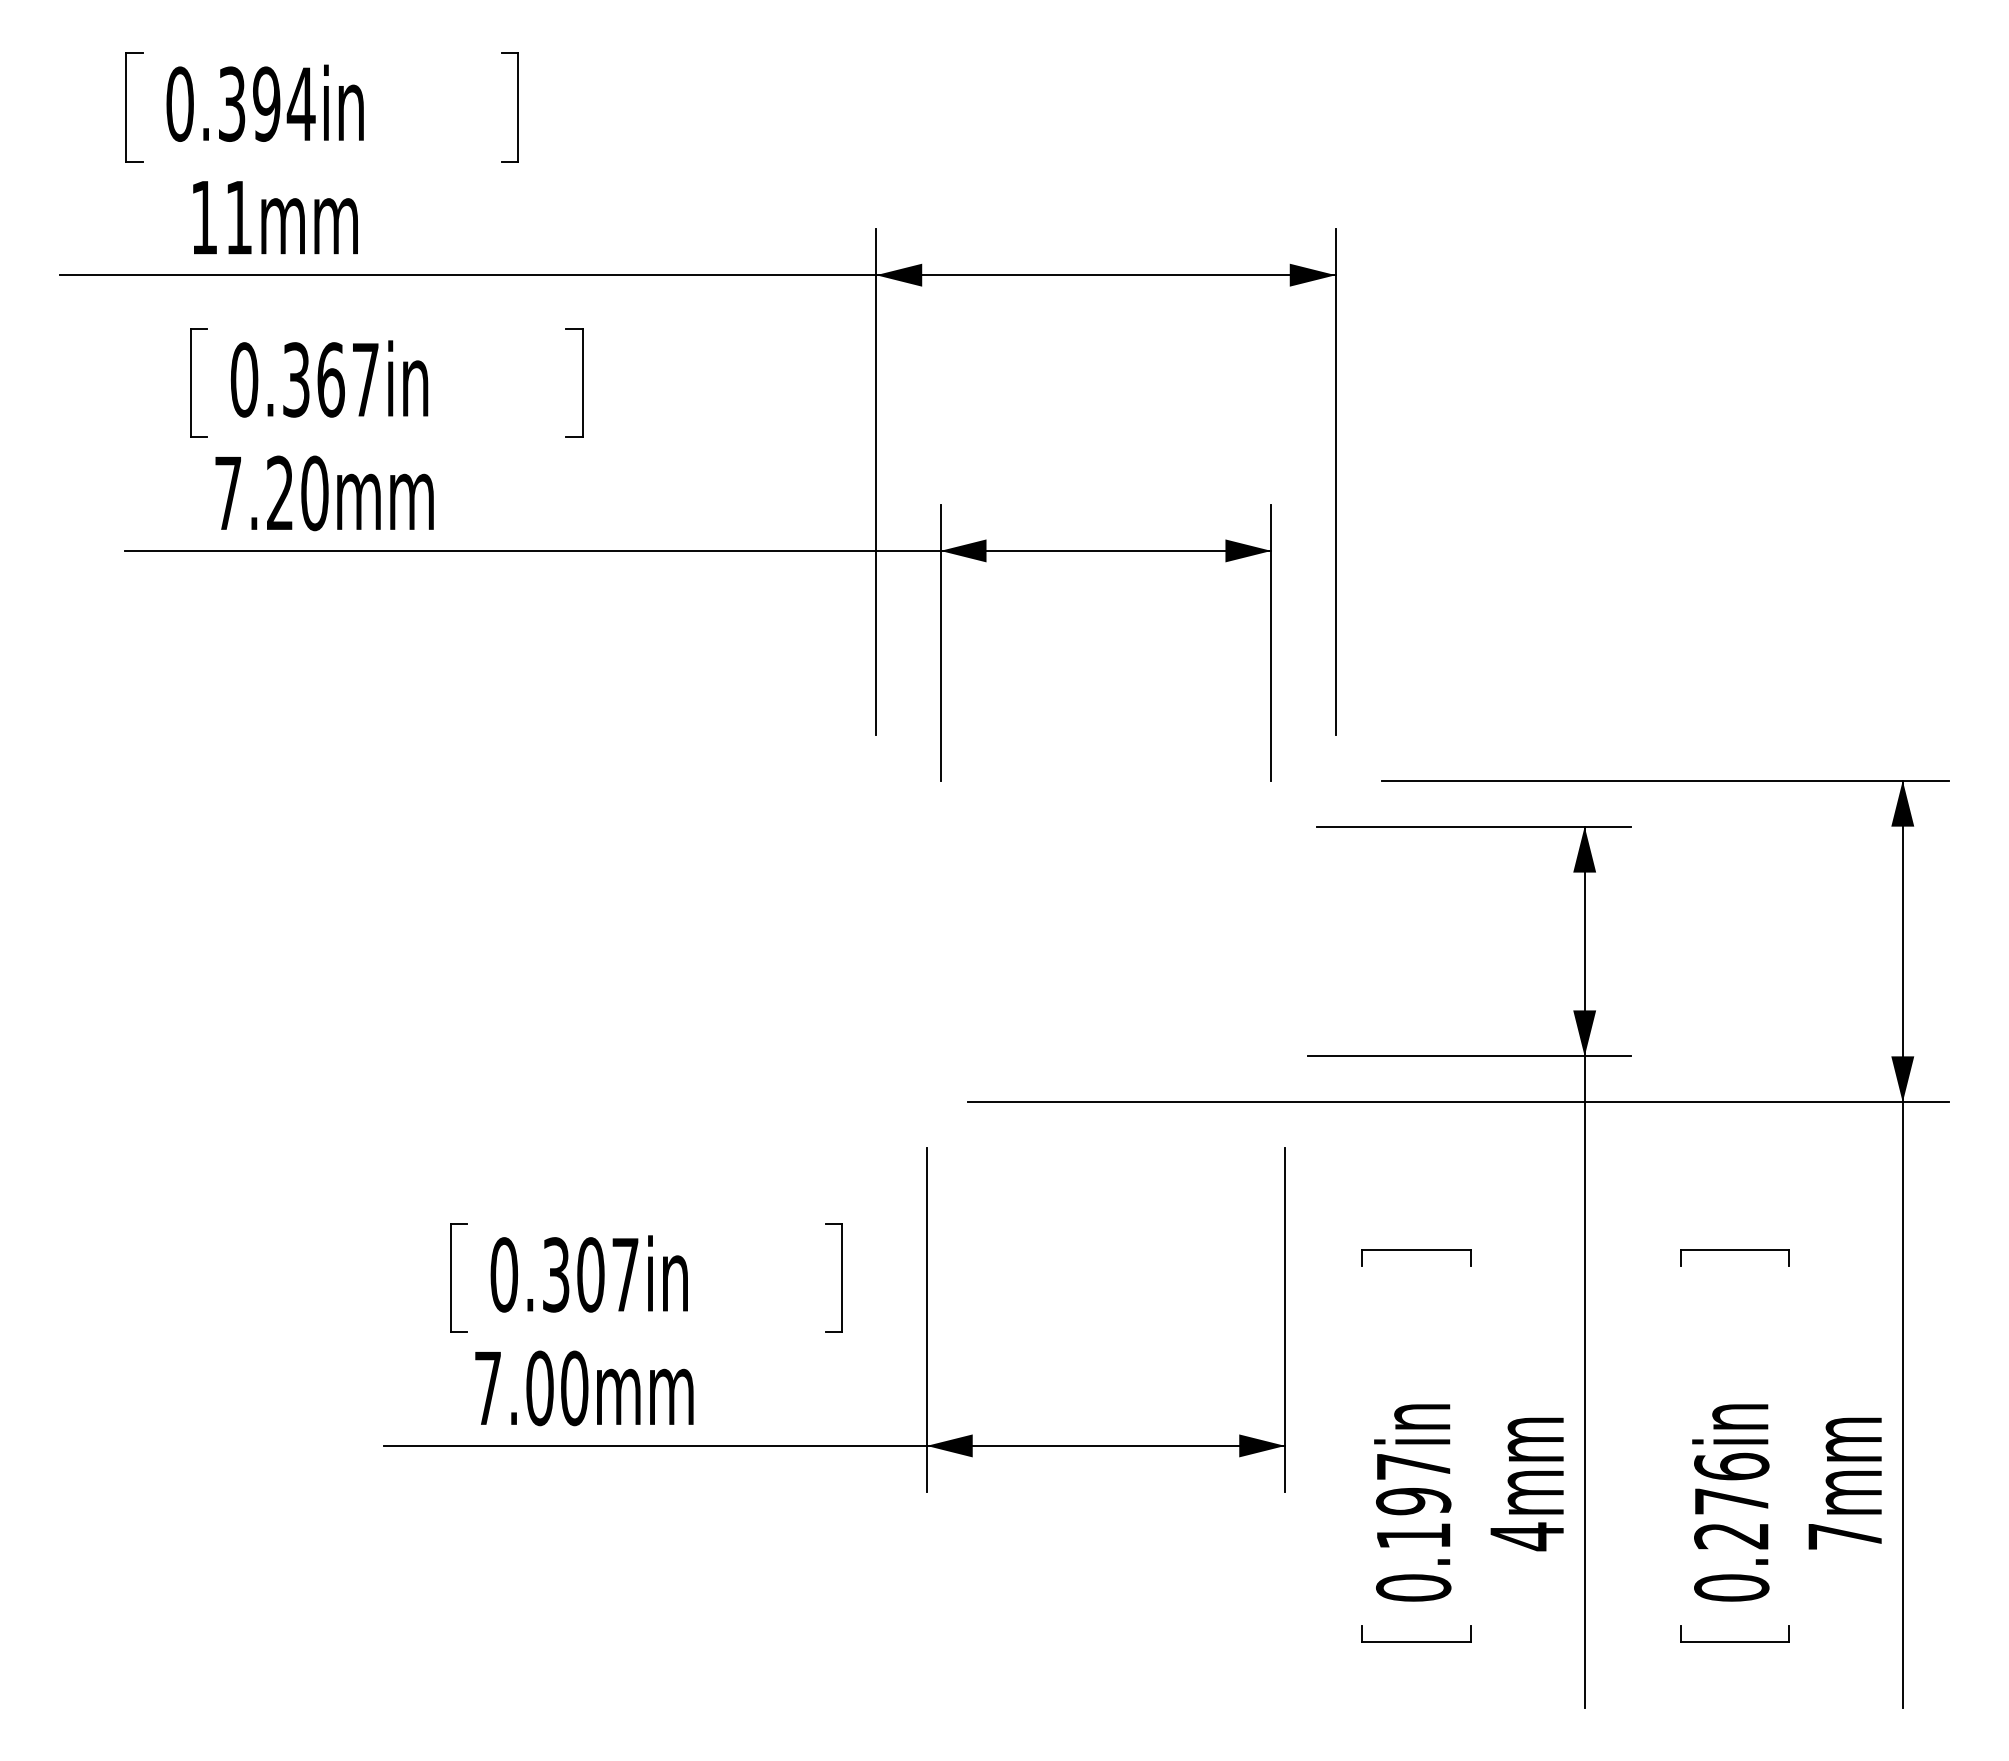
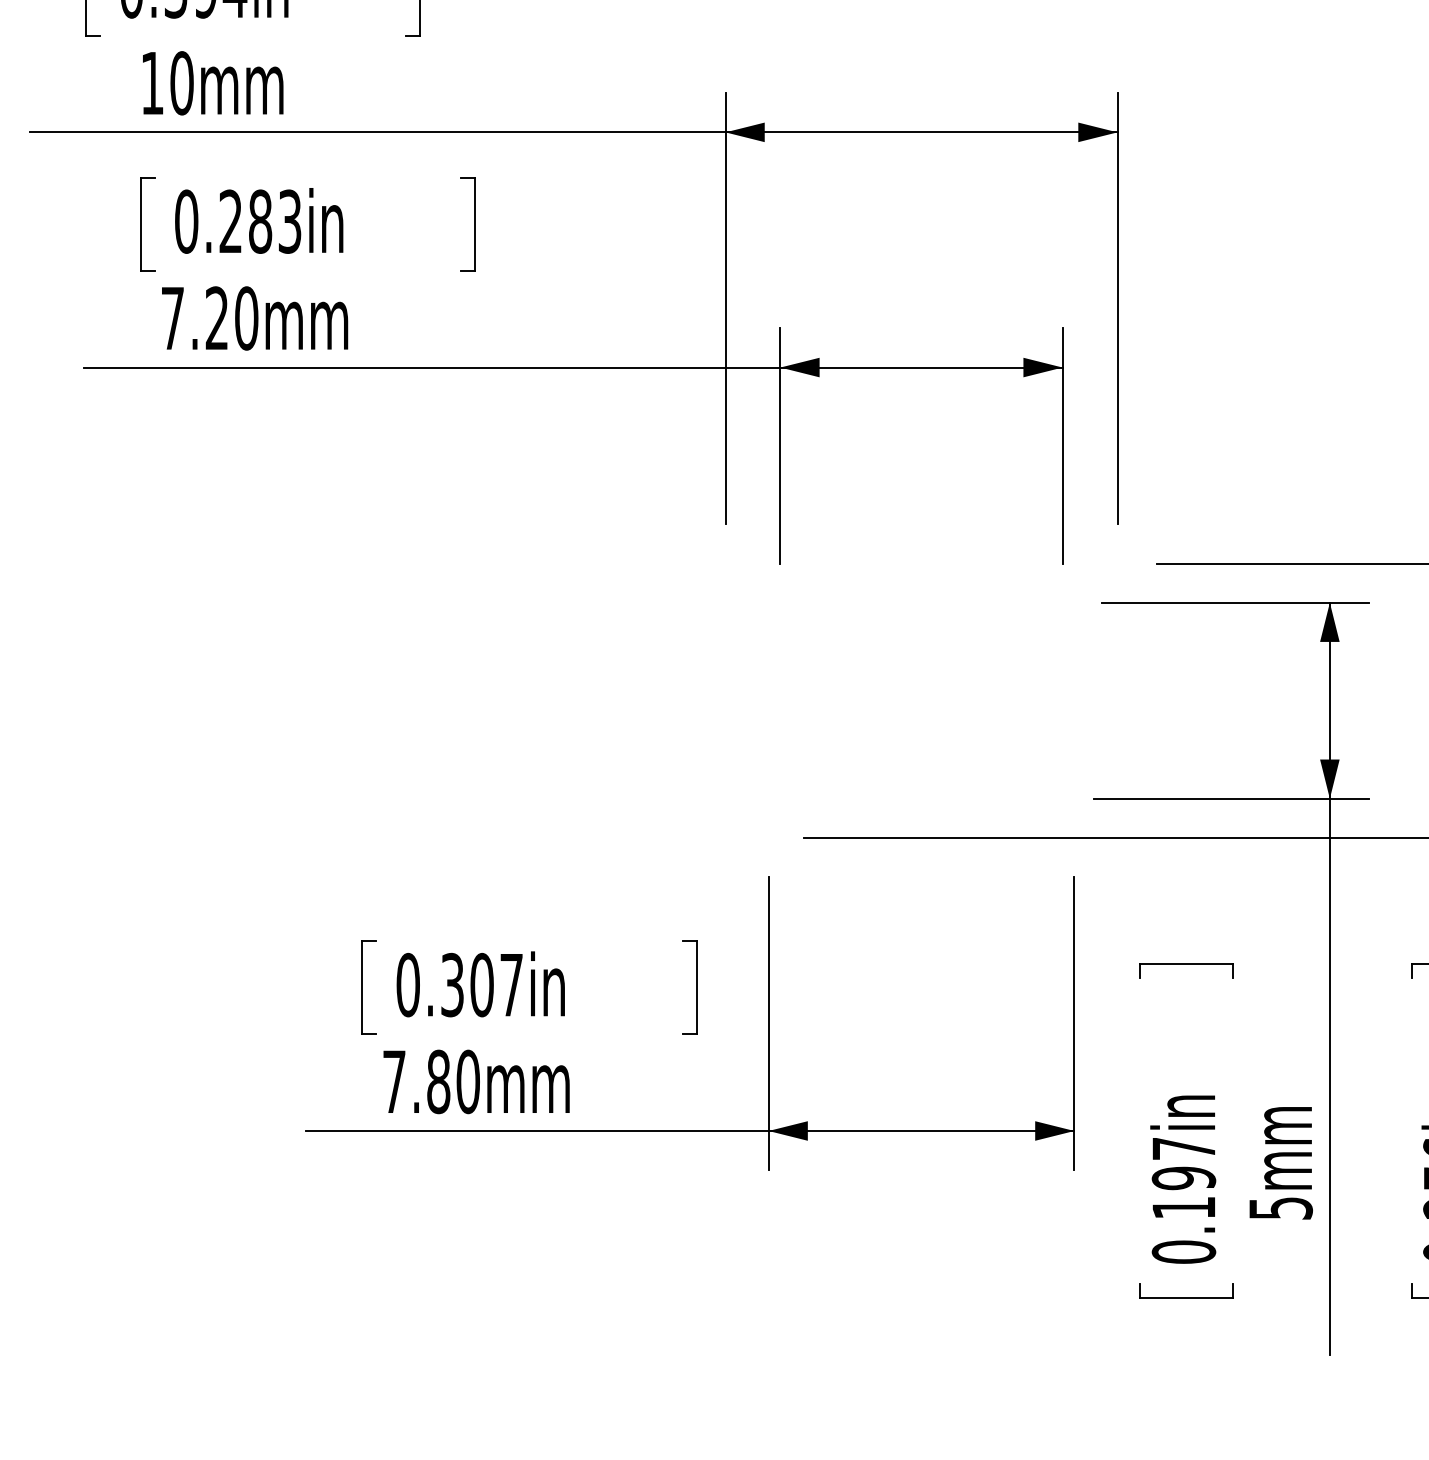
text: (238, 217) -> (181, 83), 11mm -> 10mm
text: (330, 379) -> (260, 221), 0.367in -> 0.283in
text: (539, 1388) -> (438, 1082), 7.00mm -> 7.80mm
text: (1527, 1536) -> (1281, 1208), 4mm -> 5mm

